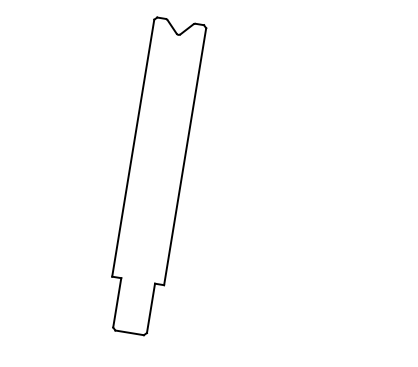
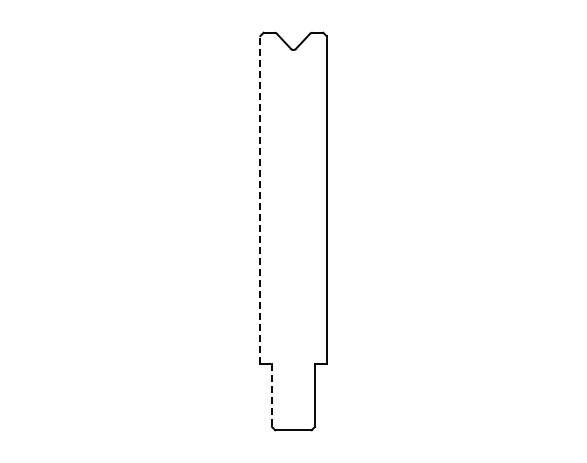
line: (133, 148) -> (260, 200), solid -> dashed
line: (116, 302) -> (271, 395), solid -> dashed

